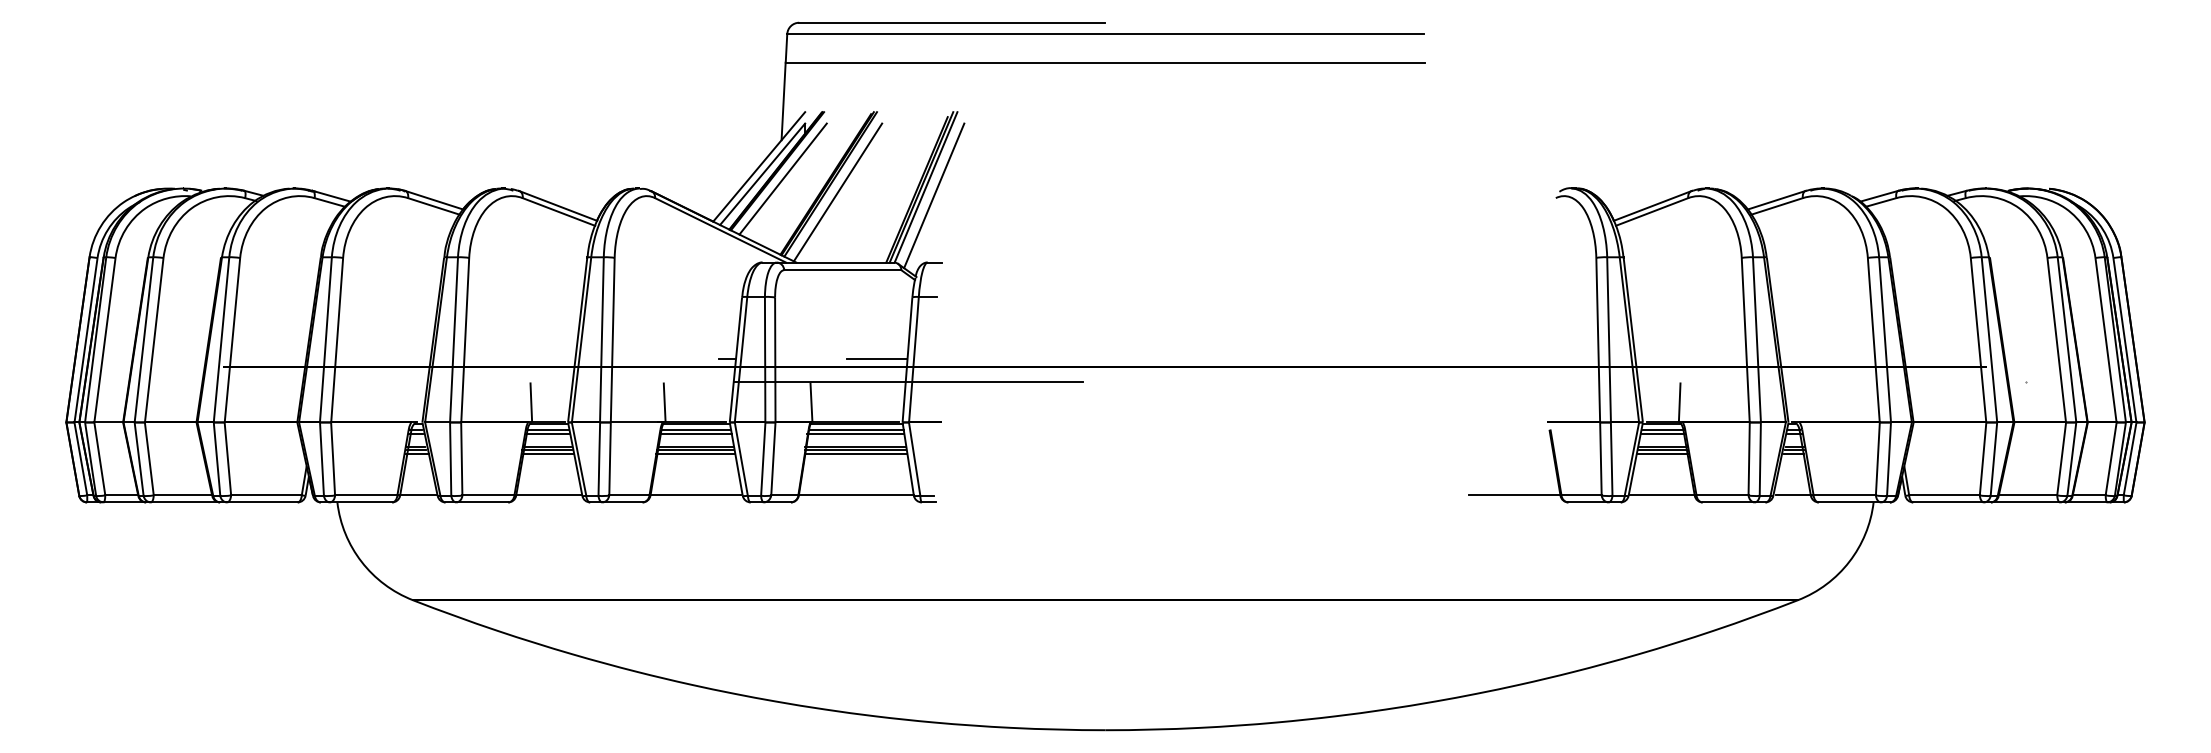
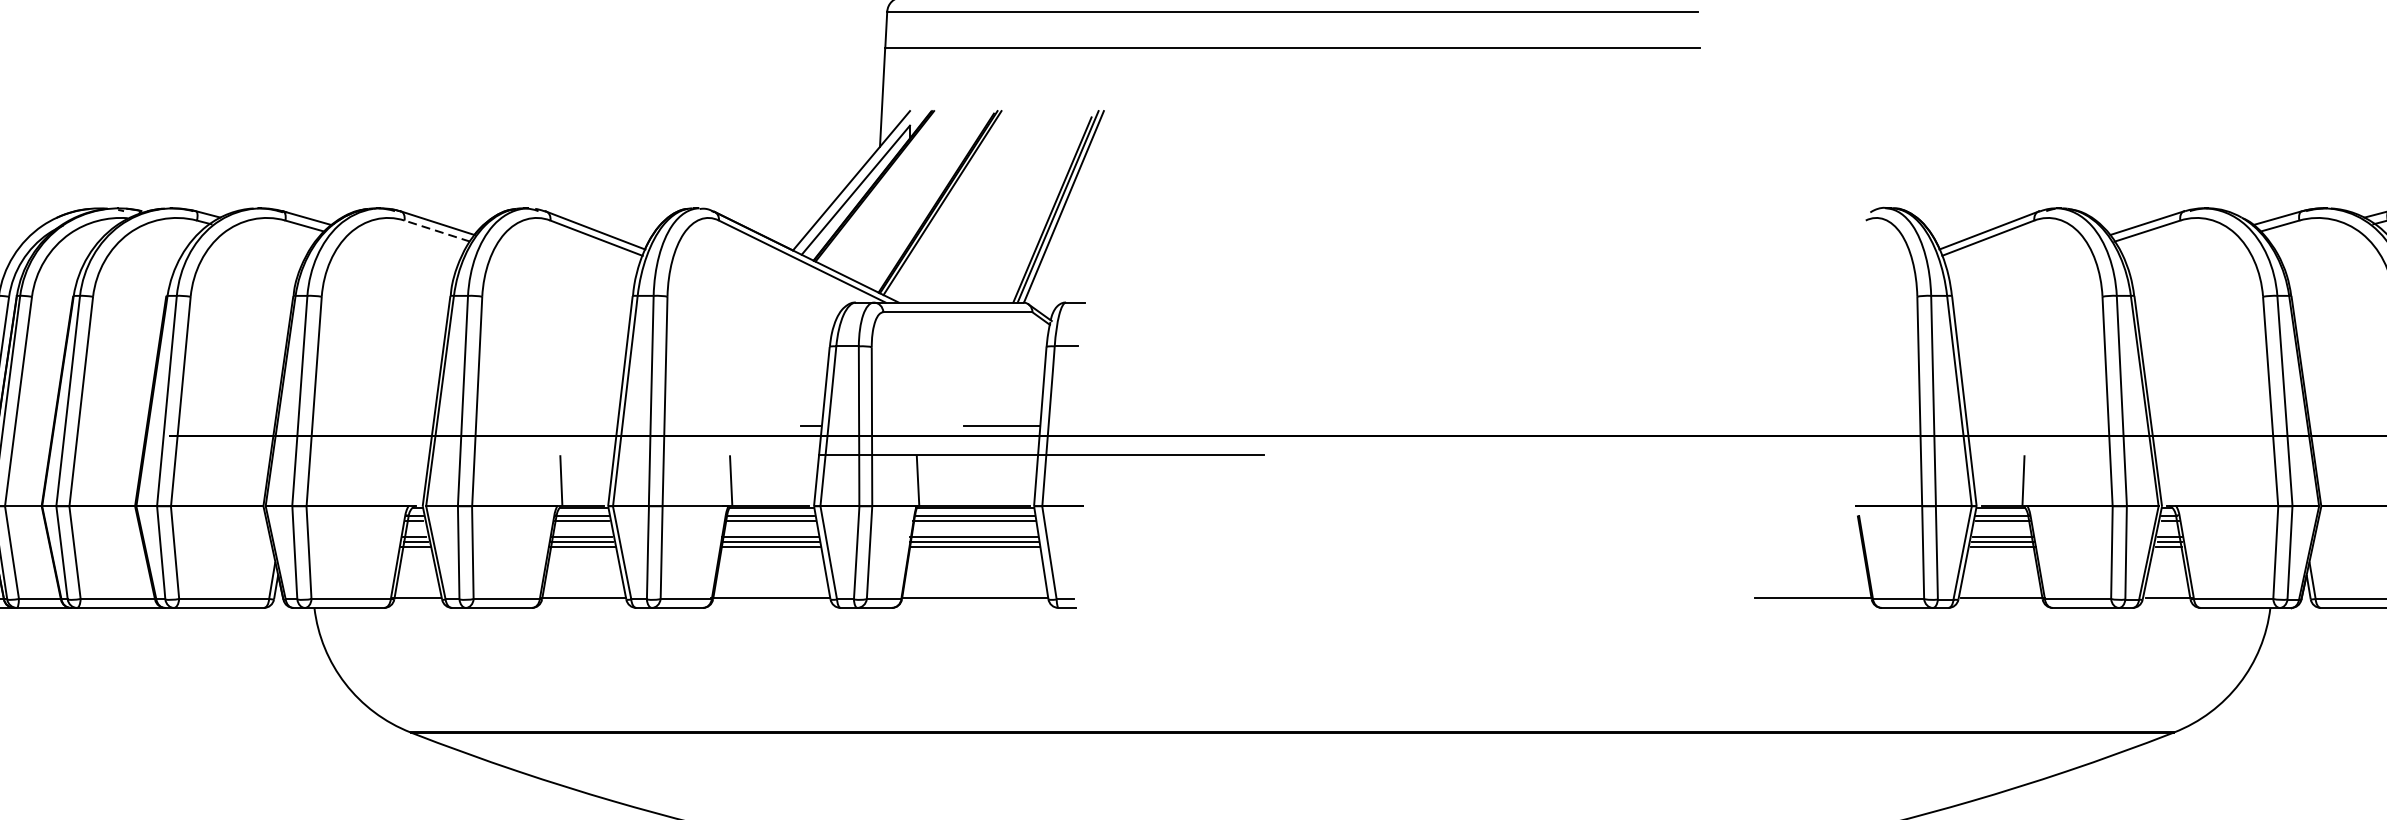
line: (782, 178) -> (881, 195), removed
line: (837, 192) -> (951, 213), removed
line: (934, 195) -> (1074, 217), removed
line: (433, 206) -> (436, 231), solid -> dashed

